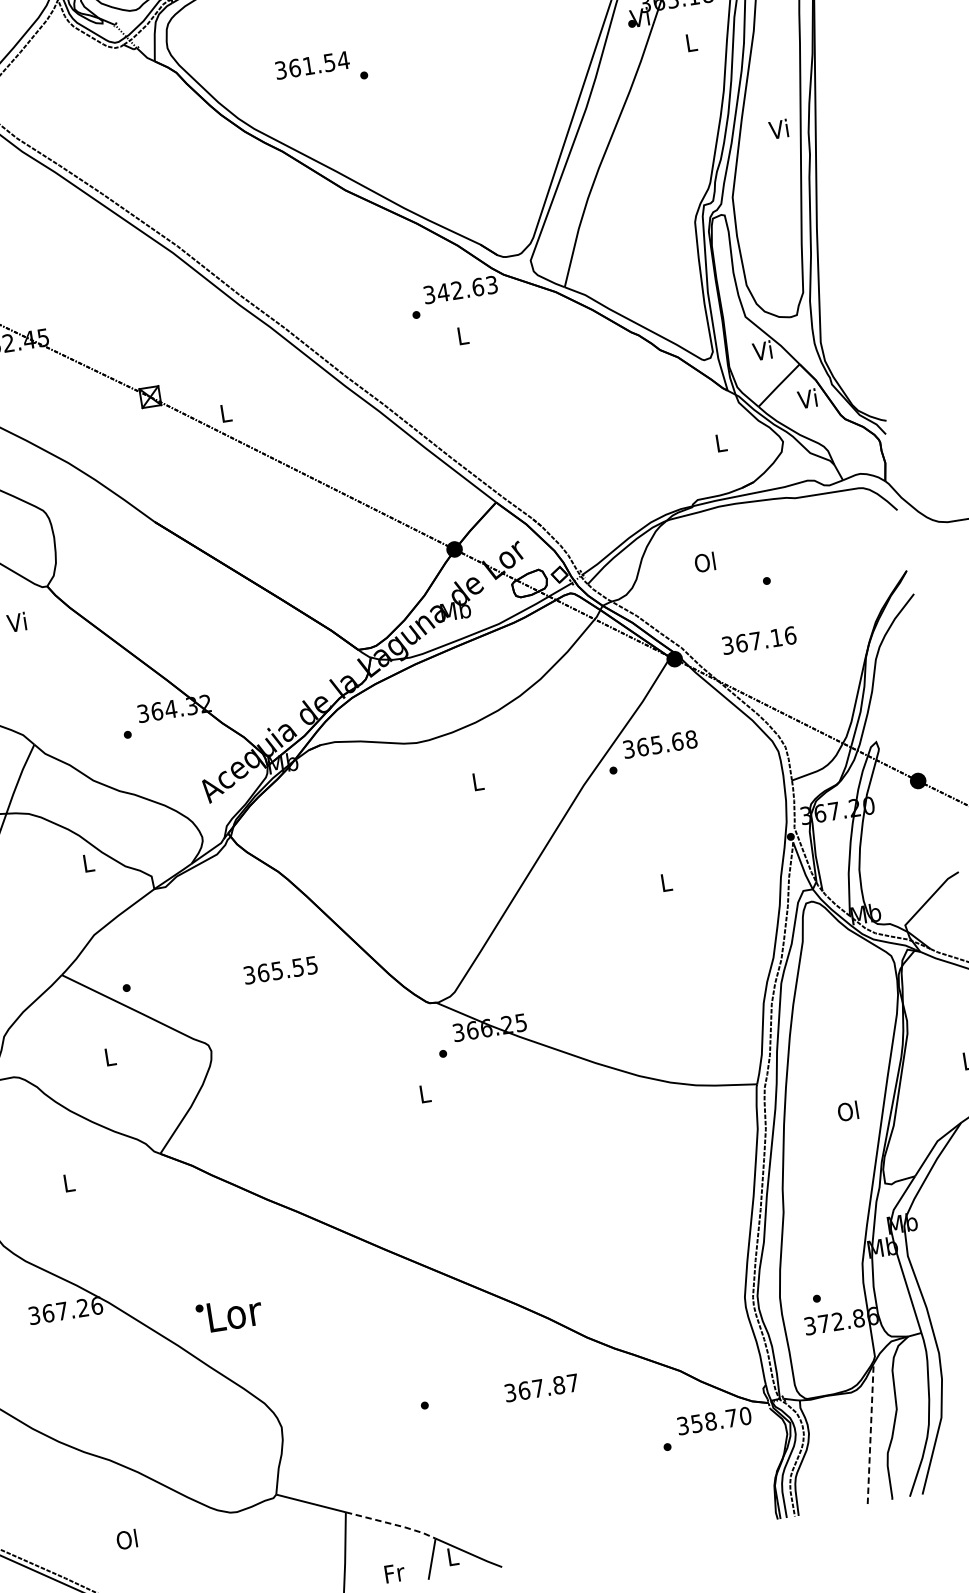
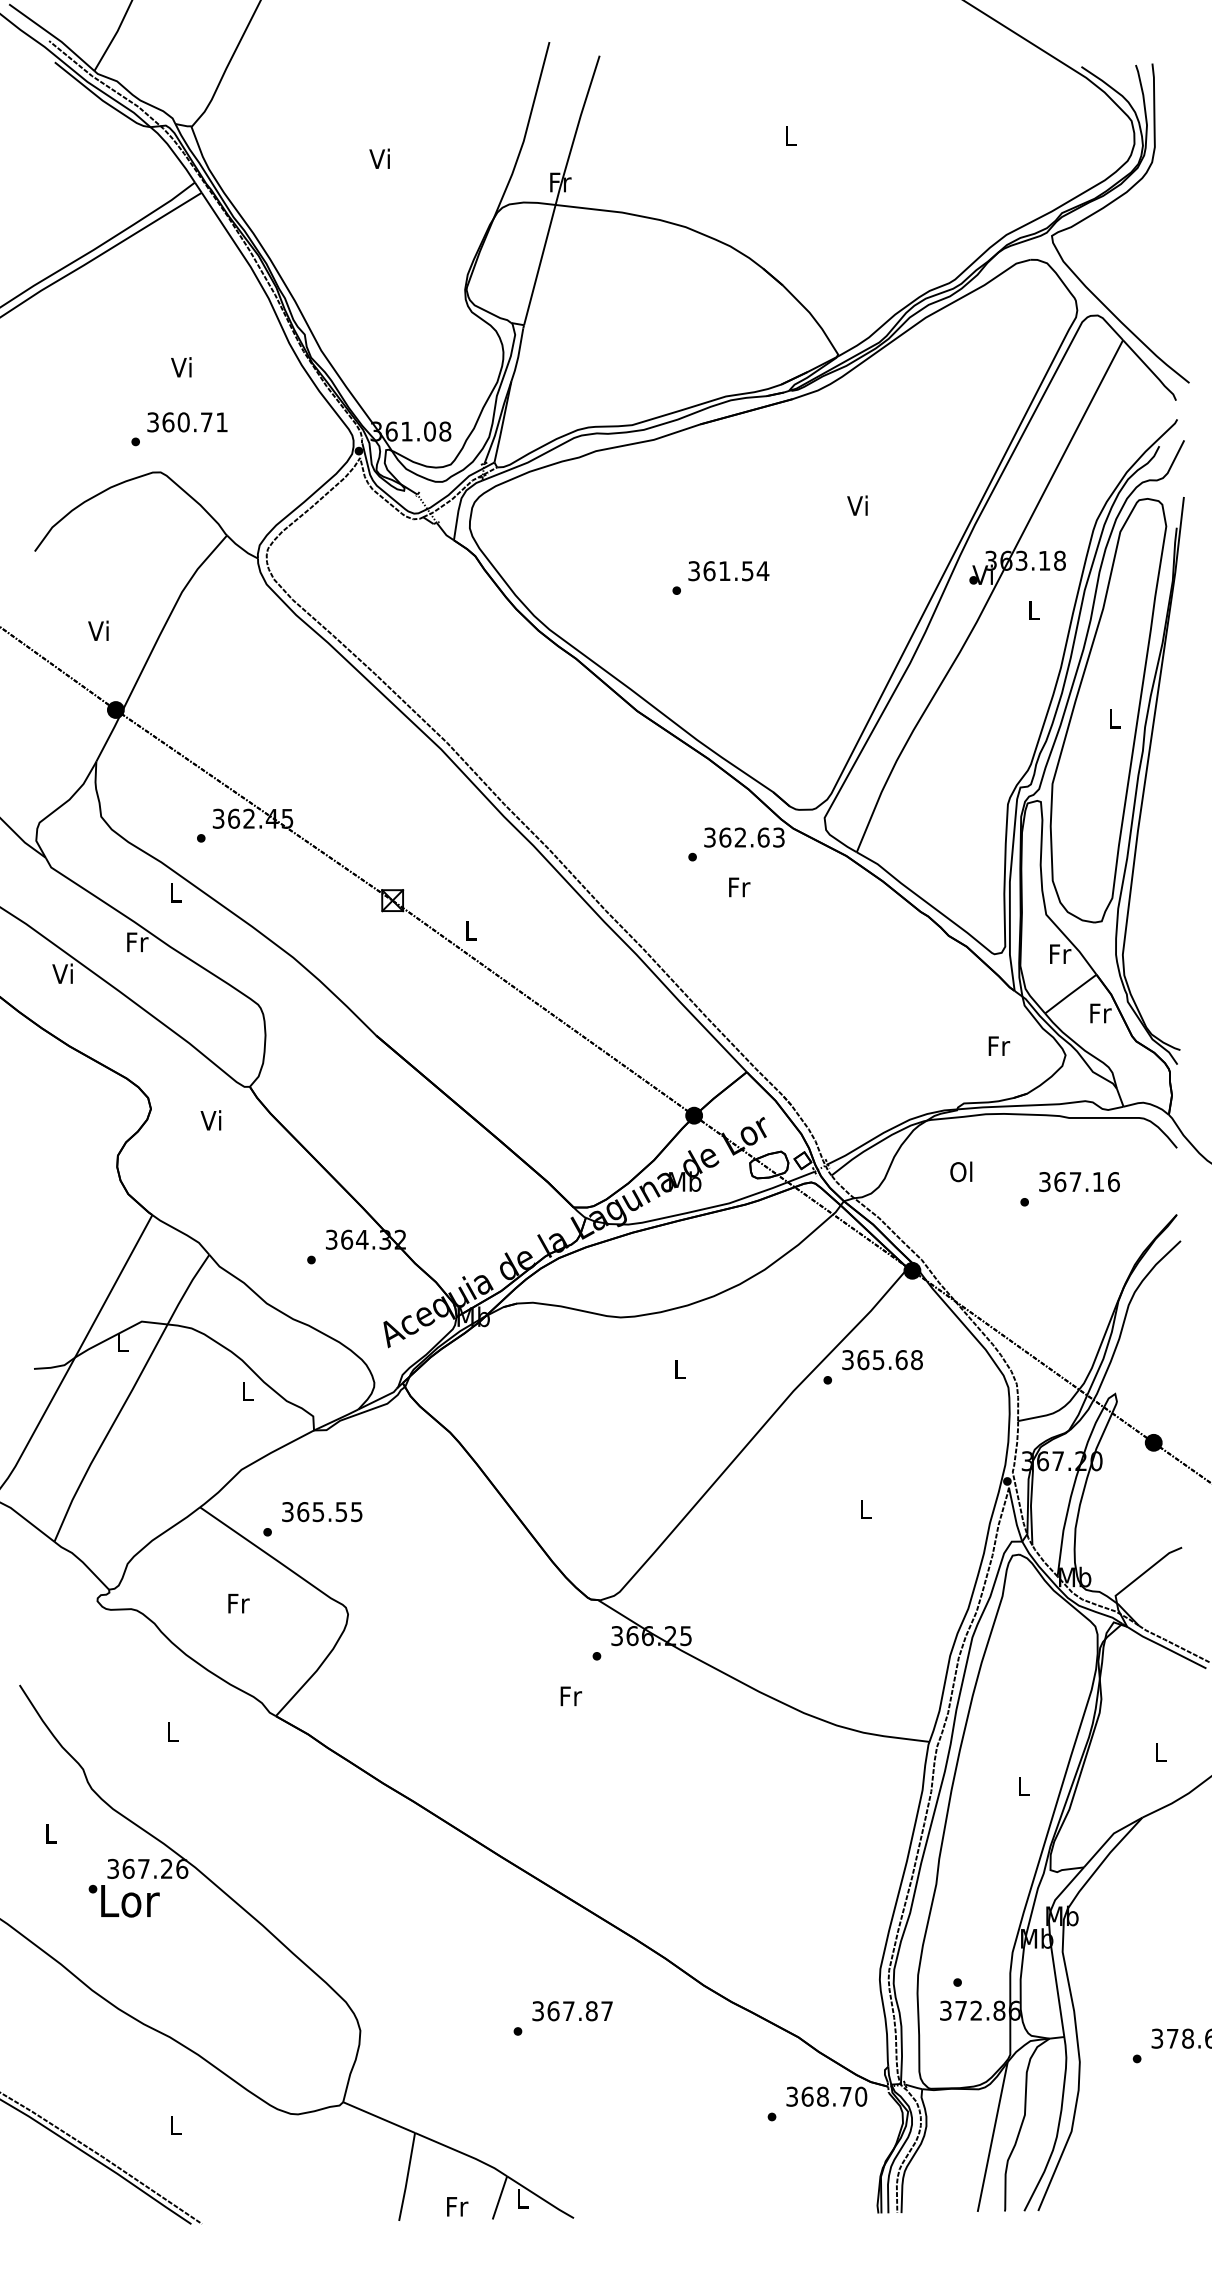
text: (312, 65) -> (728, 571), moved
text: (778, 129) -> (1113, 718), Vi -> L
text: (442, 292) -> (724, 837), 342.63 -> 362.63
text: (463, 335) -> (739, 887), L -> Fr
text: (763, 350) -> (1059, 953), Vi -> Fr
text: (807, 398) -> (1099, 1012), Vi -> Fr
text: (721, 442) -> (999, 1045), L -> Fr
text: (759, 641) -> (1079, 1182), moved
text: (280, 970) -> (322, 1512), moved
text: (110, 1056) -> (238, 1603), L -> Fr
text: (425, 1093) -> (571, 1696), L -> Fr
text: (847, 1111) -> (1022, 1786), Ol -> L
text: (228, 1315) -> (123, 1901), moved
text: (541, 1388) -> (572, 2011), moved
text: (696, 1423) -> (807, 2096), 358.70 -> 368.70
line: (870, 1433) -> (992, 2136), dashed -> solid
line: (392, 1524) -> (463, 2153), dashed -> solid
text: (126, 1539) -> (174, 2125), Ol -> L

